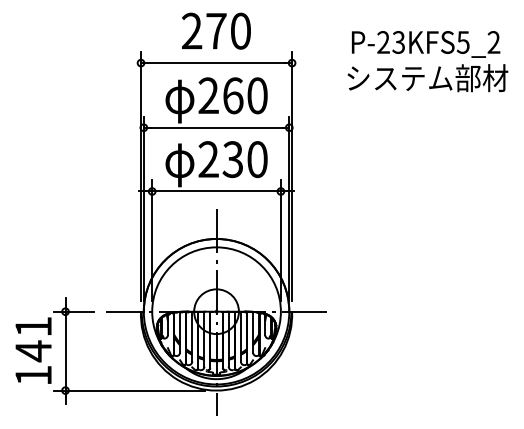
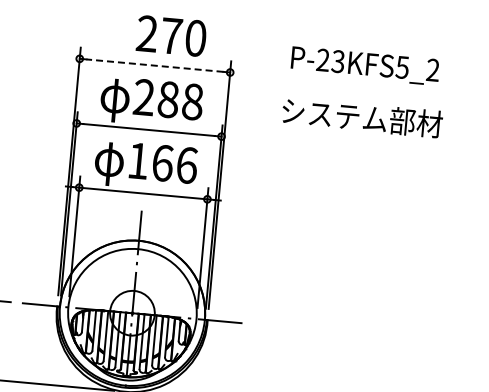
text: (216, 30) -> (171, 35), moved
line: (216, 63) -> (154, 66), solid -> dashed
text: (427, 78) -> (362, 118), moved
text: (245, 95) -> (180, 100), 260 -> 288
text: (232, 159) -> (162, 163), 230 -> 166

